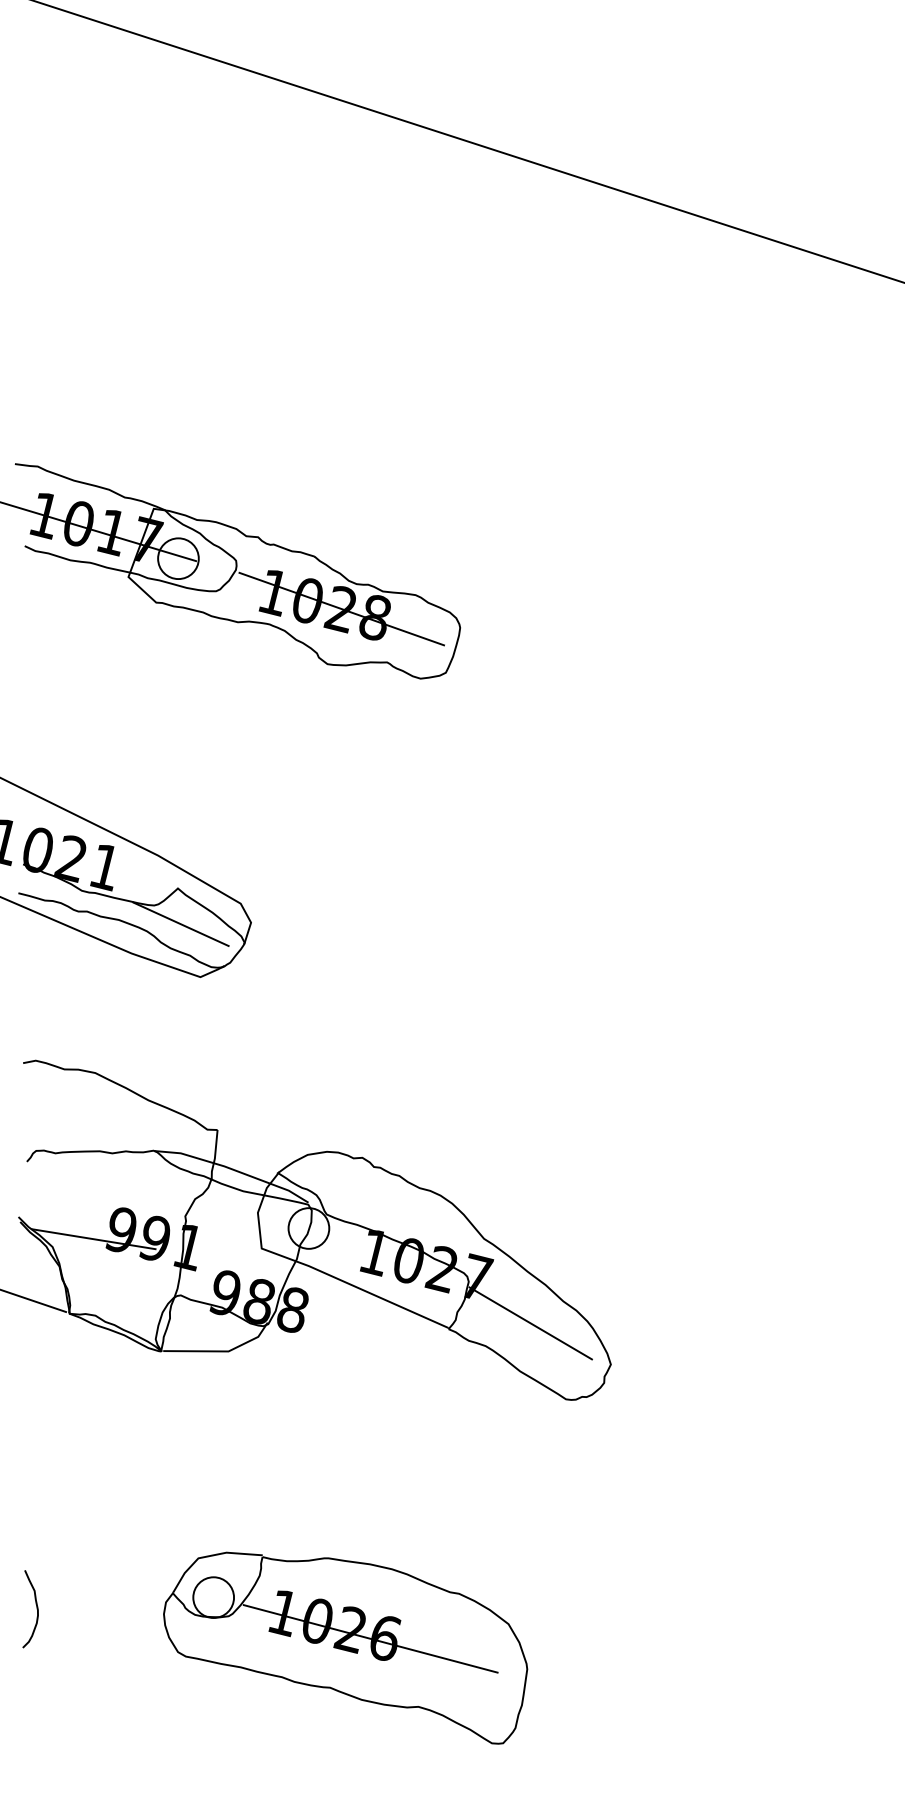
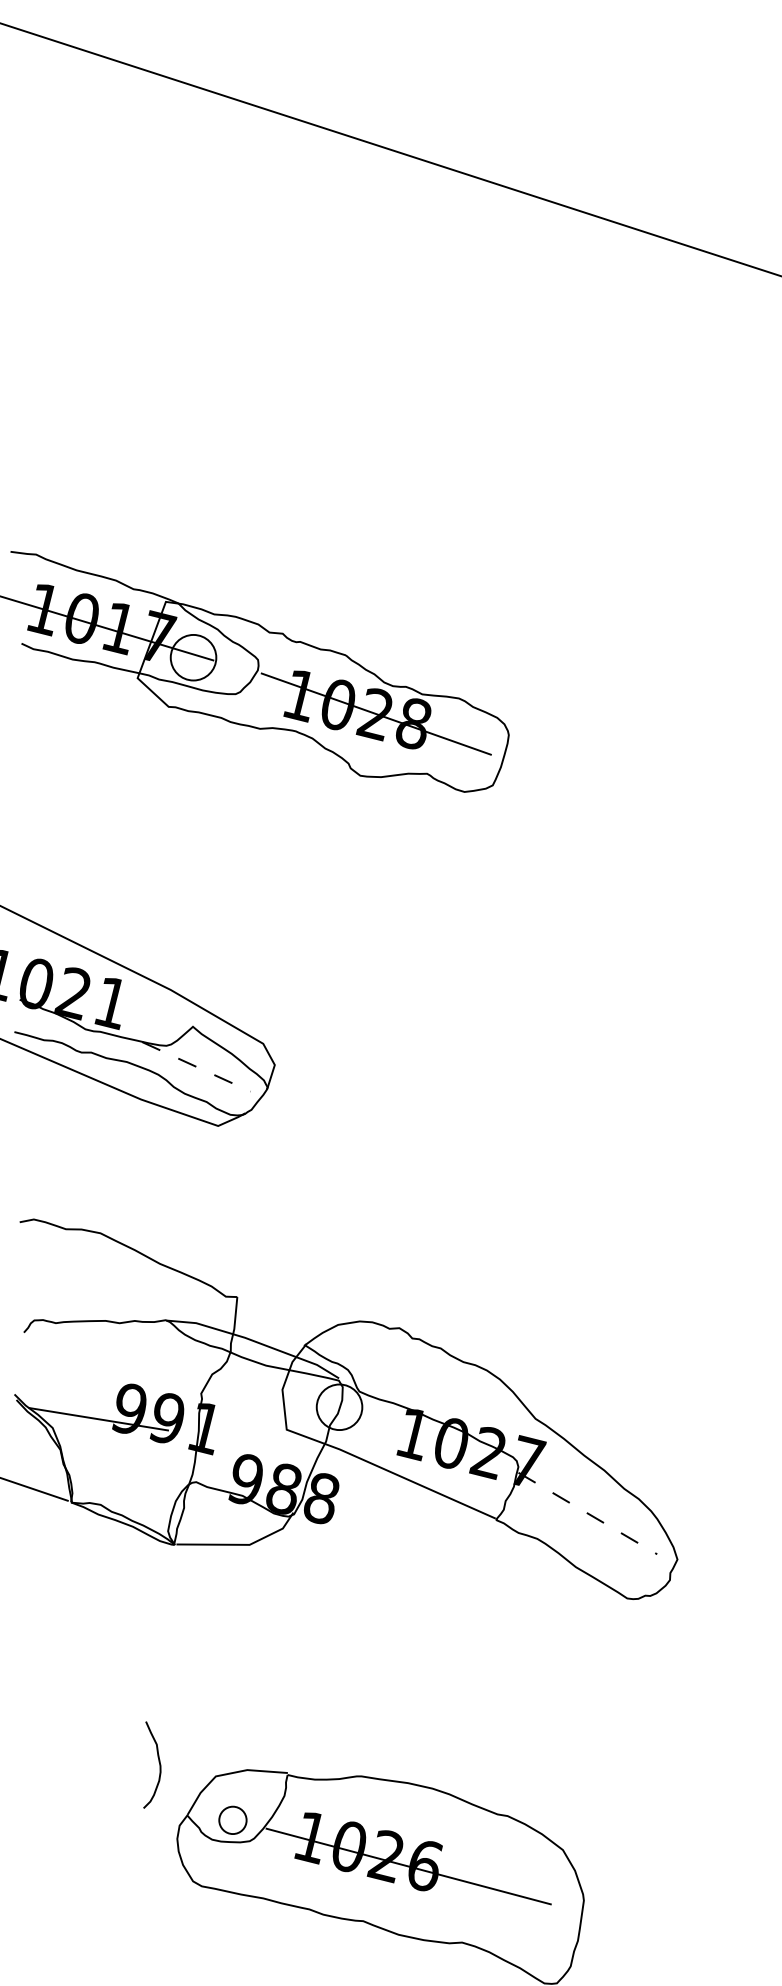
line: (181, 924) -> (196, 1067), solid -> dashed
line: (530, 1323) -> (587, 1513), solid -> dashed
circle: (213, 1597) -> (232, 1820), size x0.6
curve: (36, 1609) -> (158, 1765), moved

